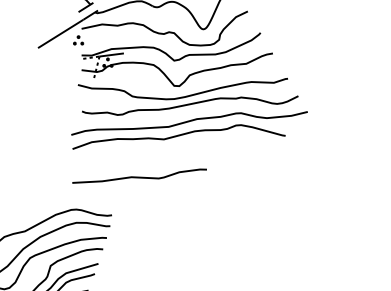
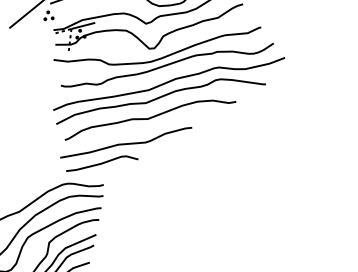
curve: (166, 154) -> (150, 117), added
curve: (113, 192) -> (102, 162), added

